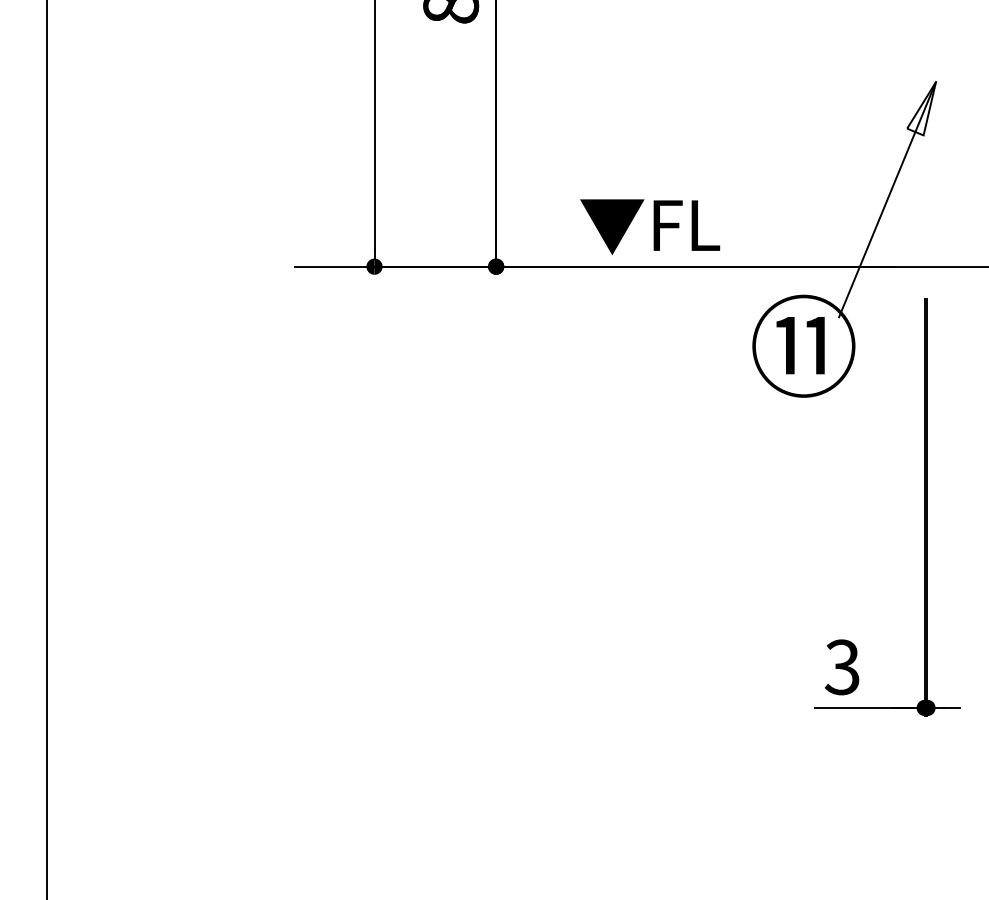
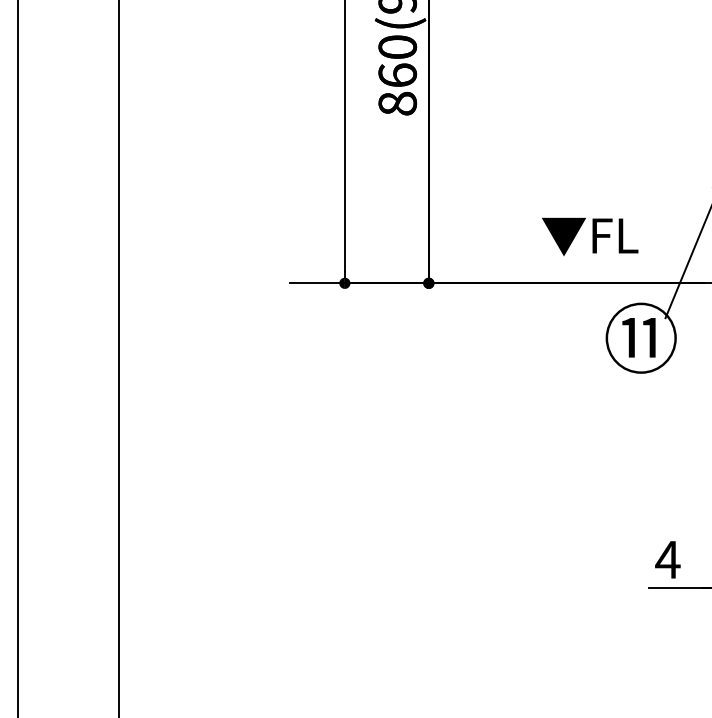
text: (650, 226) -> (590, 236), moved
text: (841, 666) -> (667, 559), 3 -> 4

